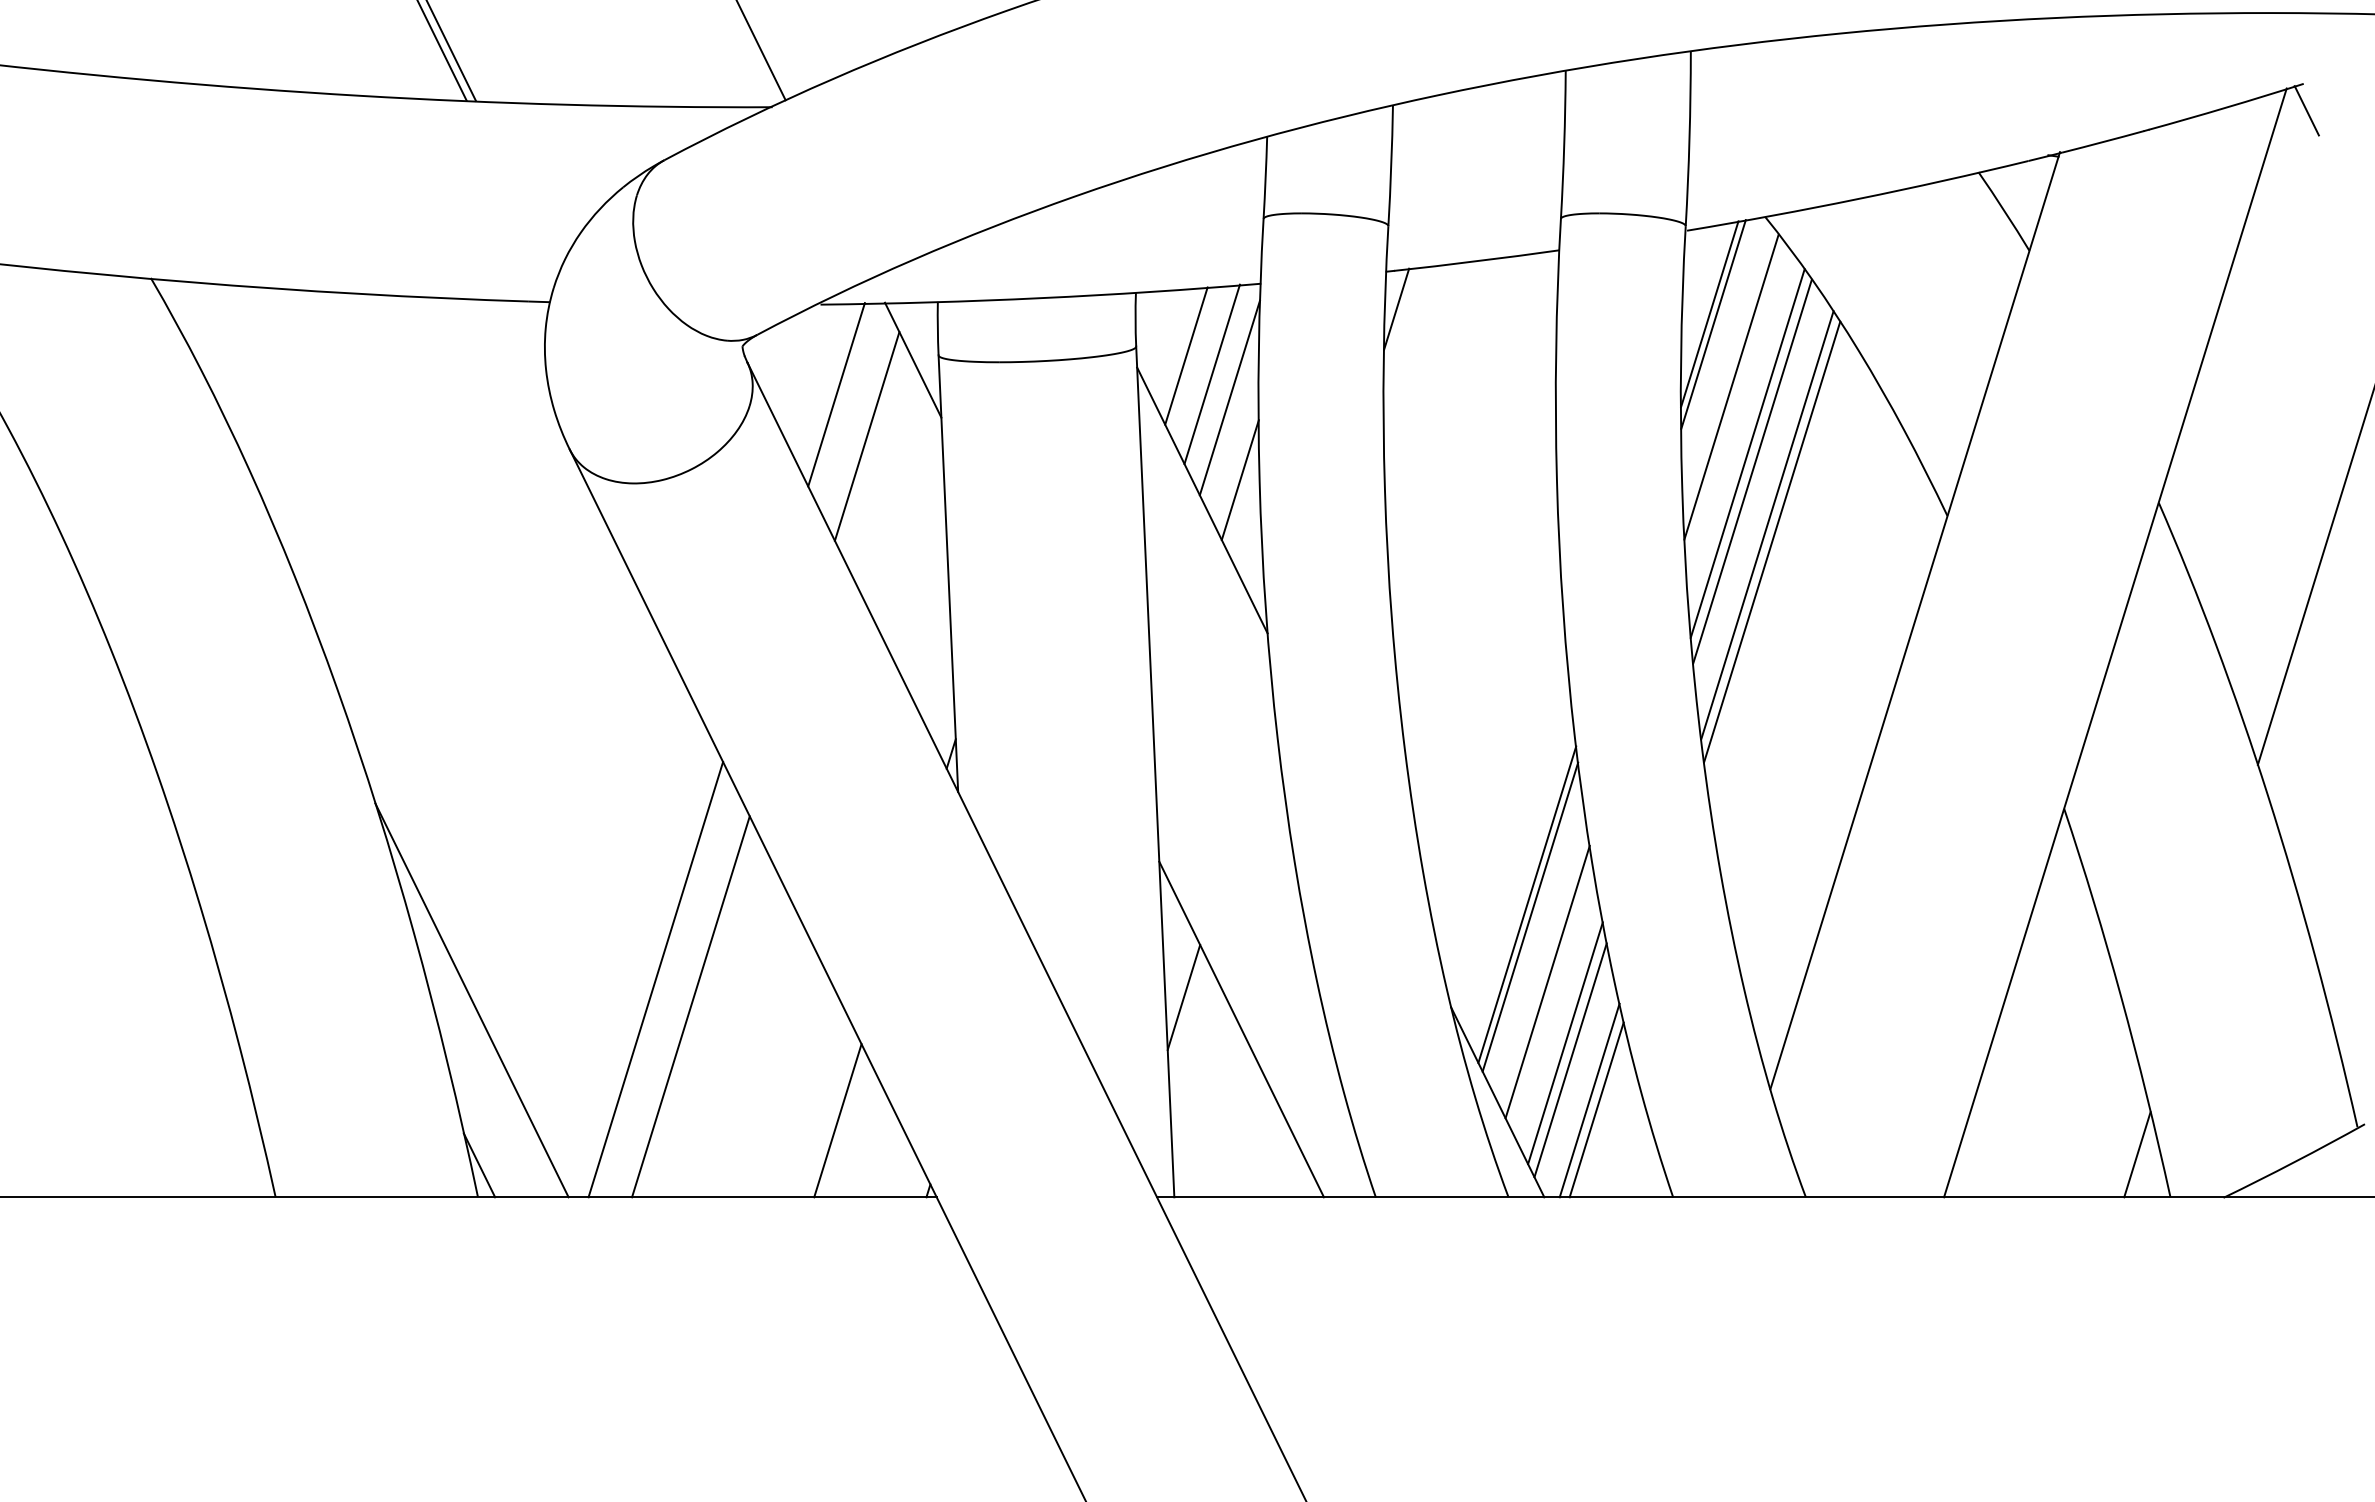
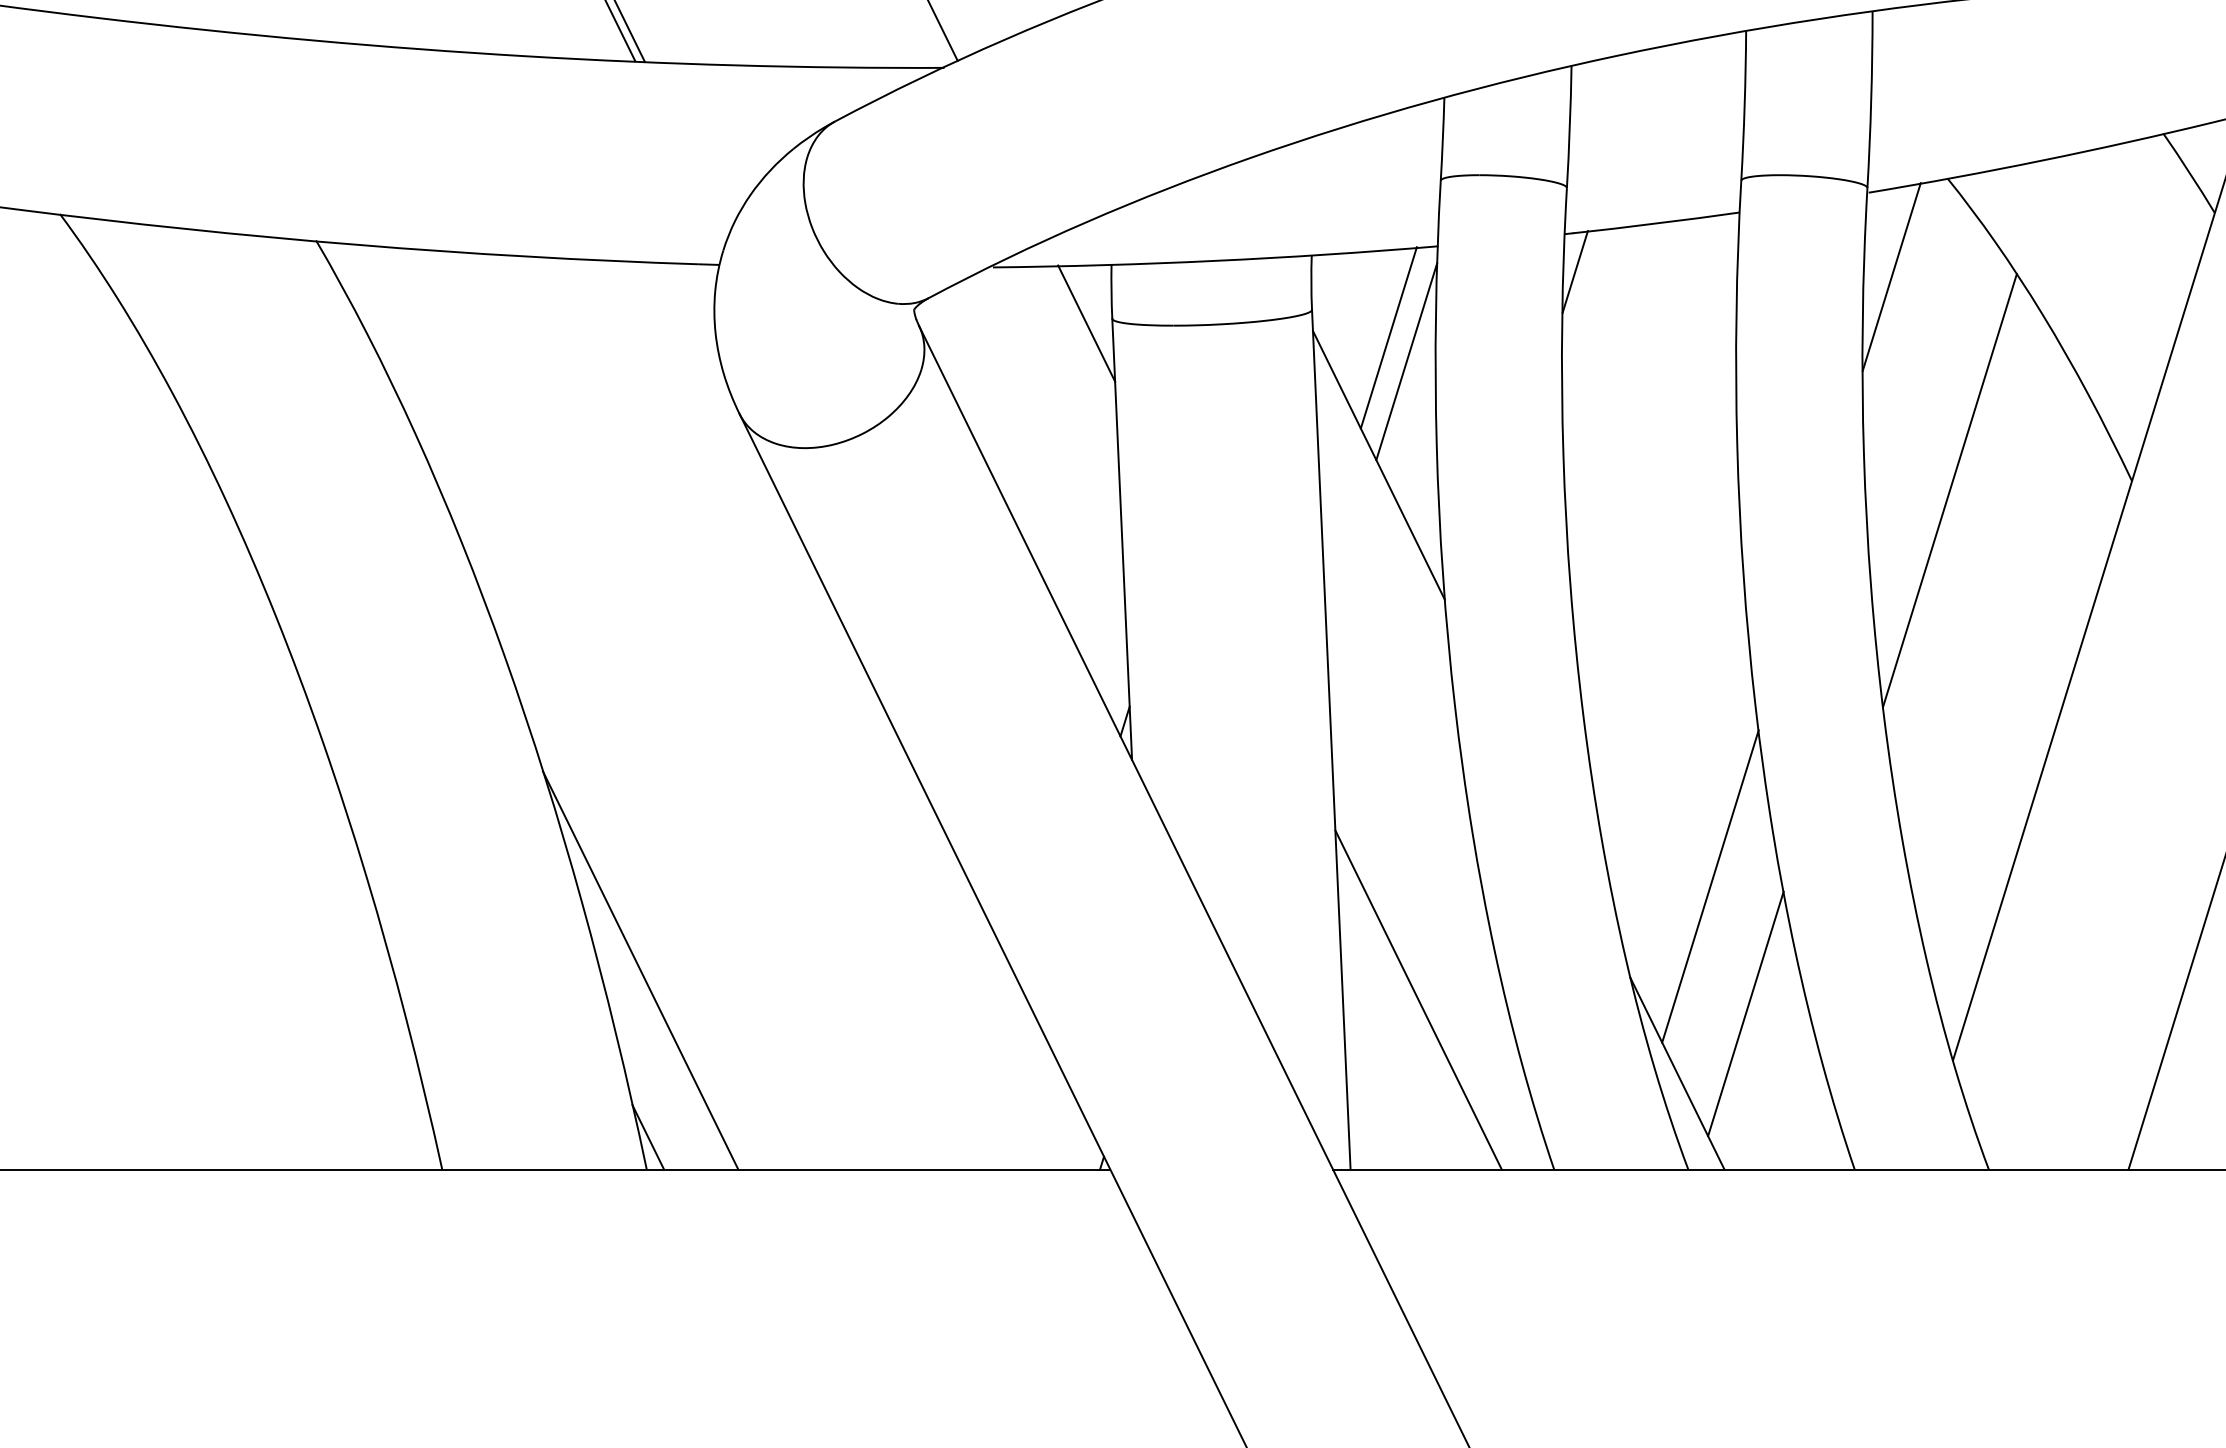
line: (1713, 324) -> (1895, 287), removed
line: (1186, 355) -> (1362, 318), removed
line: (1731, 386) -> (1913, 350), removed
line: (836, 394) -> (1009, 358), removed
line: (866, 436) -> (1039, 400), removed
line: (1747, 453) -> (1929, 417), removed
line: (1752, 471) -> (1934, 436), removed
line: (1239, 480) -> (1416, 445), removed
line: (1772, 541) -> (1955, 506), removed
line: (1527, 904) -> (1707, 873), removed
line: (655, 979) -> (826, 949), removed
line: (1547, 981) -> (1727, 951), removed
line: (1183, 996) -> (1359, 966), removed
line: (690, 1006) -> (861, 976), removed
line: (1570, 1060) -> (1750, 1031), removed
line: (1589, 1100) -> (1770, 1071), removed
line: (1596, 1109) -> (1777, 1080), removed
line: (837, 1120) -> (1010, 1092), removed

